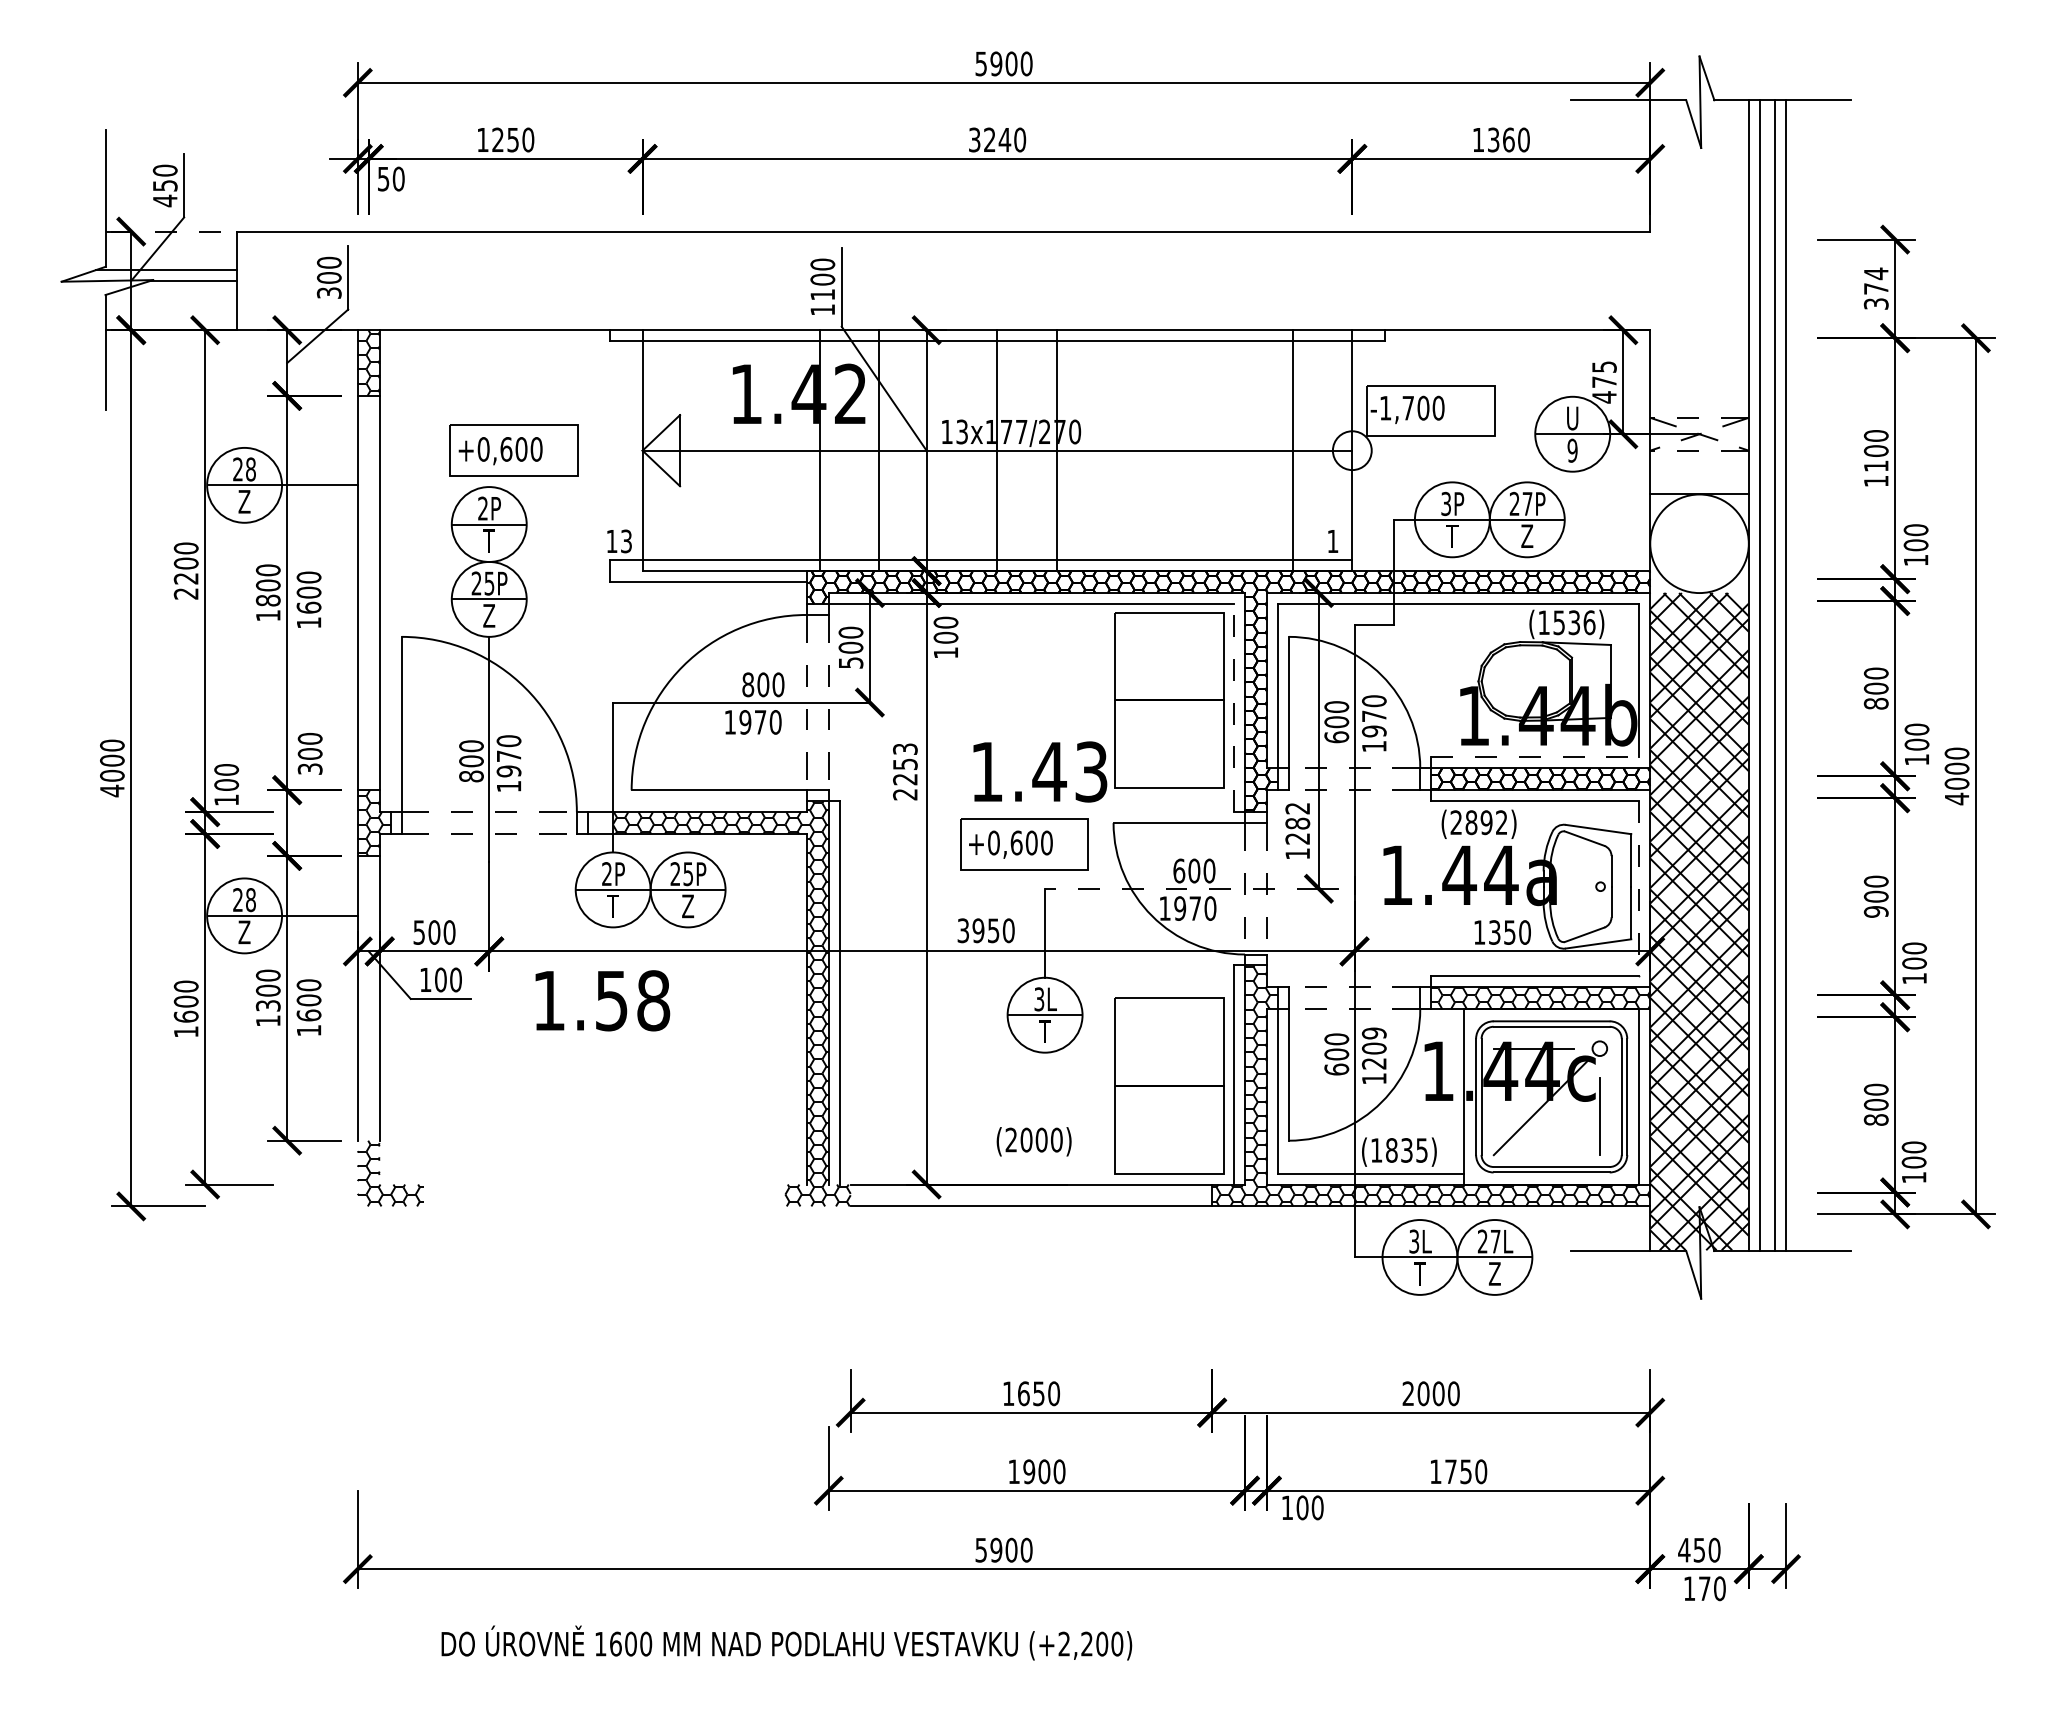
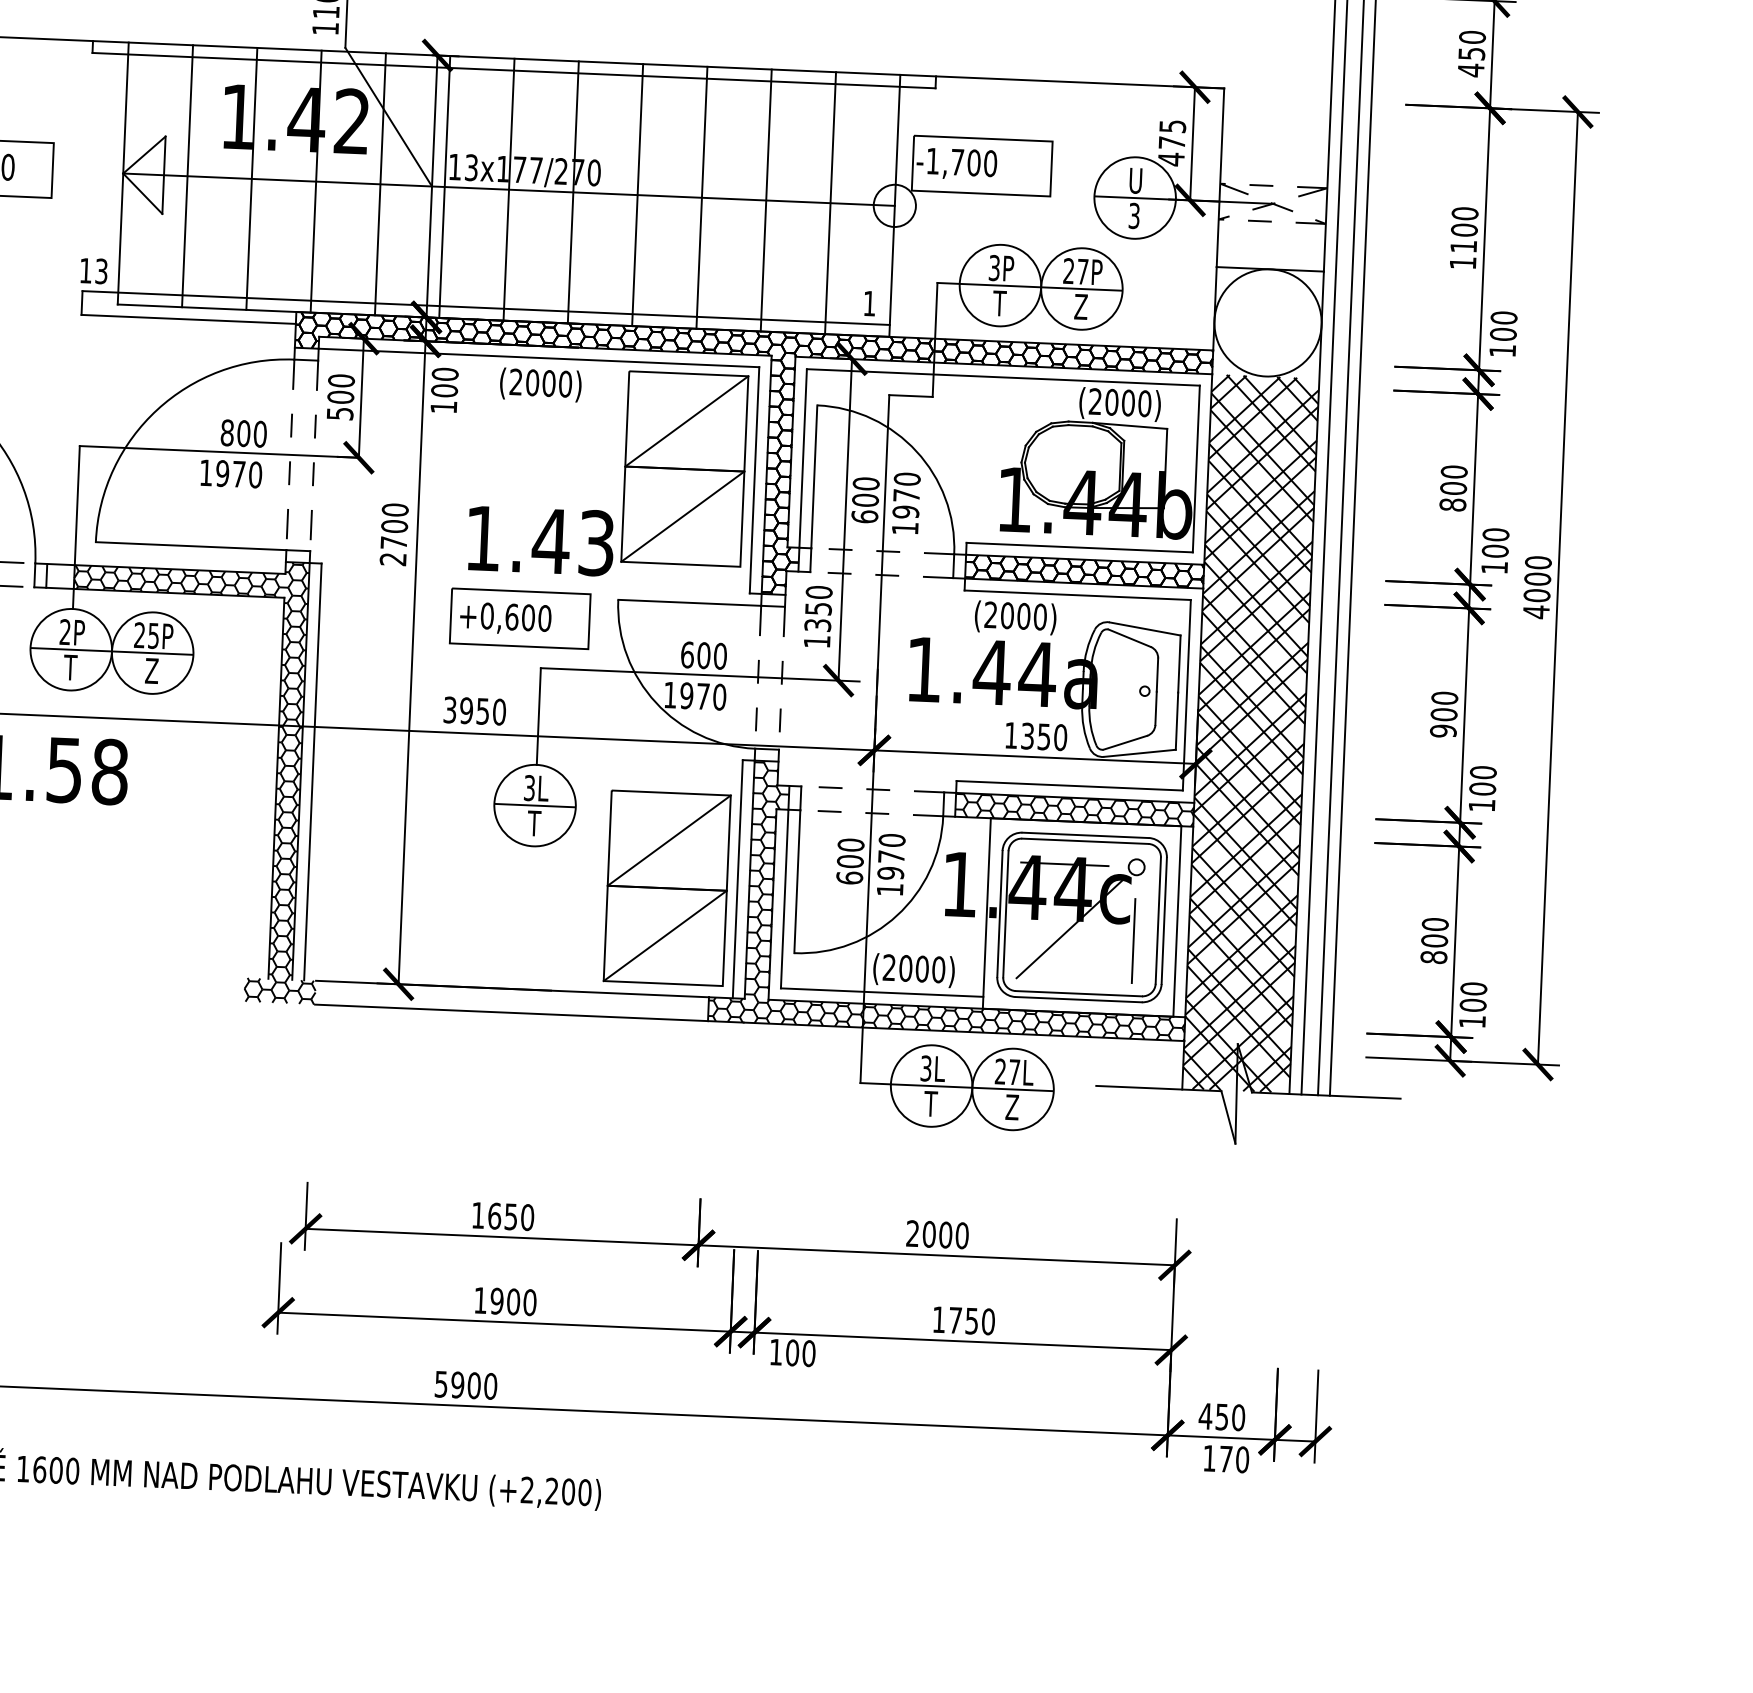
text: (1875, 288) -> (1470, 53), 374 -> 450
line: (701, 450) -> (187, 176), added
line: (760, 450) -> (251, 178), added
line: (938, 450) -> (444, 186), added
line: (1115, 450) -> (637, 194), added
line: (1174, 450) -> (701, 197), added
line: (1234, 450) -> (766, 200), added
text: (1572, 450) -> (1134, 215), 9 -> 3
text: (1566, 622) -> (1119, 402), (1536) -> (2000)
line: (1169, 656) -> (686, 421), added
line: (1234, 707) -> (755, 479), dashed -> solid
line: (1169, 744) -> (682, 516), added
line: (1535, 757) -> (1079, 547), dashed -> solid
text: (905, 764) -> (394, 526), 2253 -> 2700
text: (1486, 822) -> (1023, 616), (2892) -> (2000)
text: (1297, 823) -> (818, 608), 1282 -> 1350
line: (1182, 888) -> (690, 674), dashed -> solid
line: (1639, 888) -> (1187, 694), dashed -> solid
line: (1169, 1042) -> (669, 840), added
text: (1373, 1048) -> (890, 856), 1209 -> 1970
line: (1169, 1129) -> (665, 935), added
text: (1033, 1141) -> (540, 384), moved
text: (1399, 1150) -> (914, 968), (1835) -> (2000)

